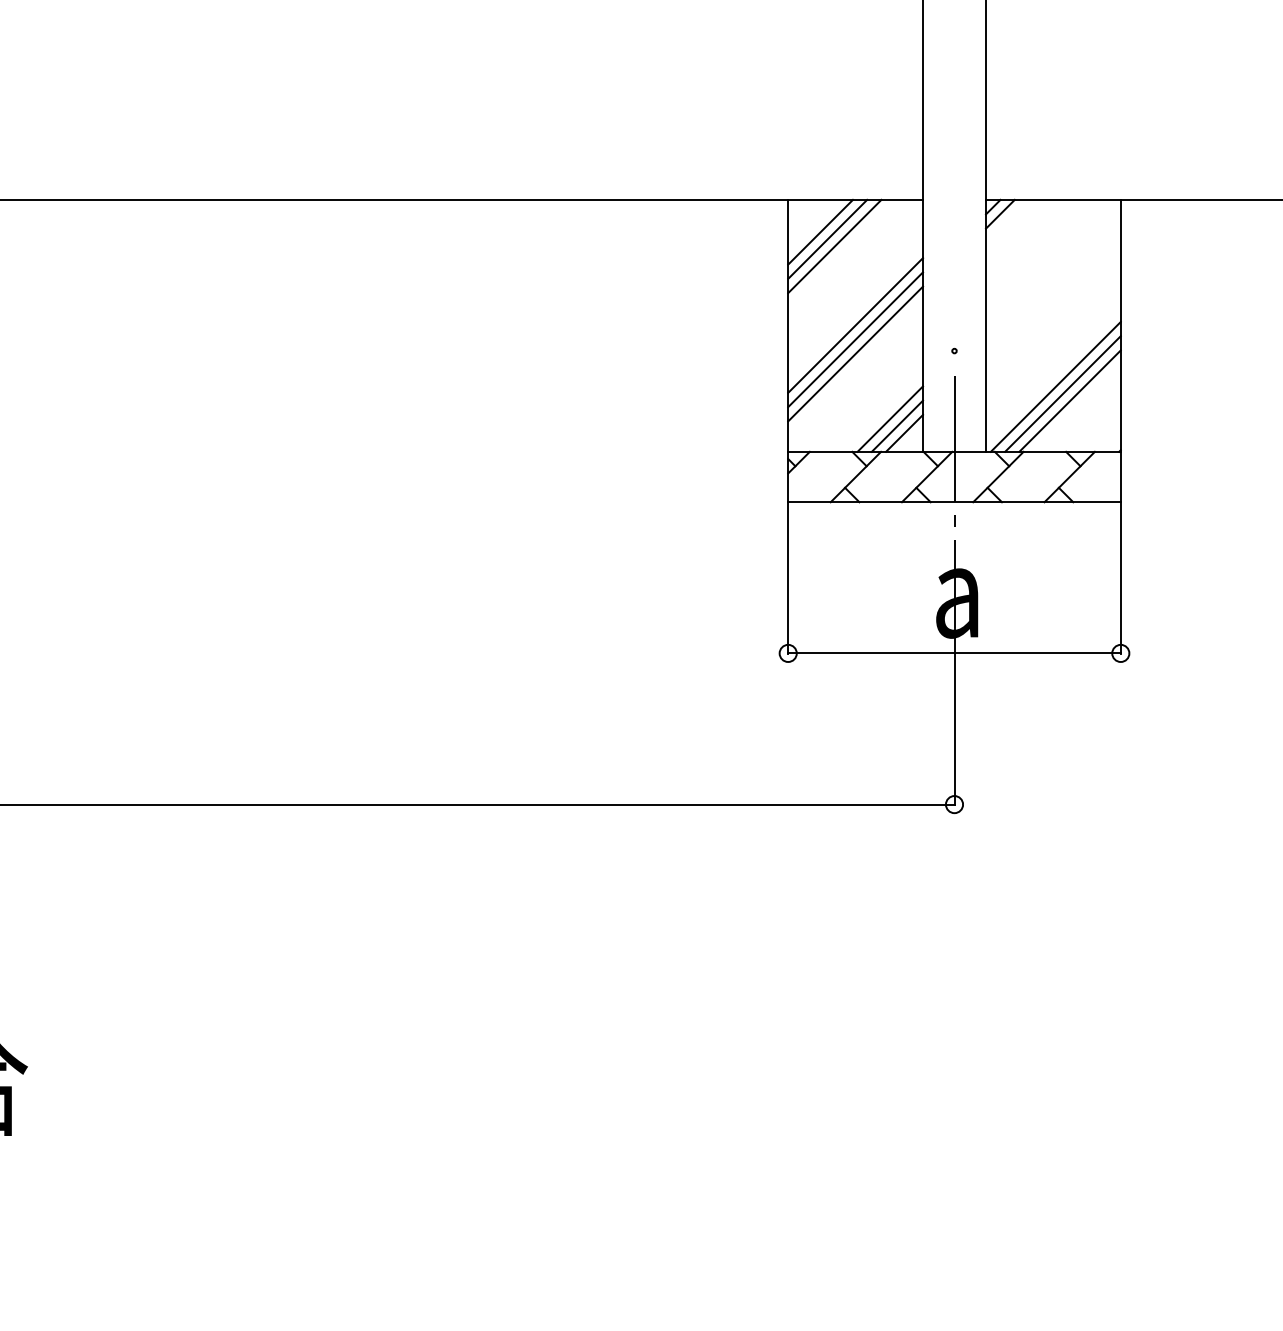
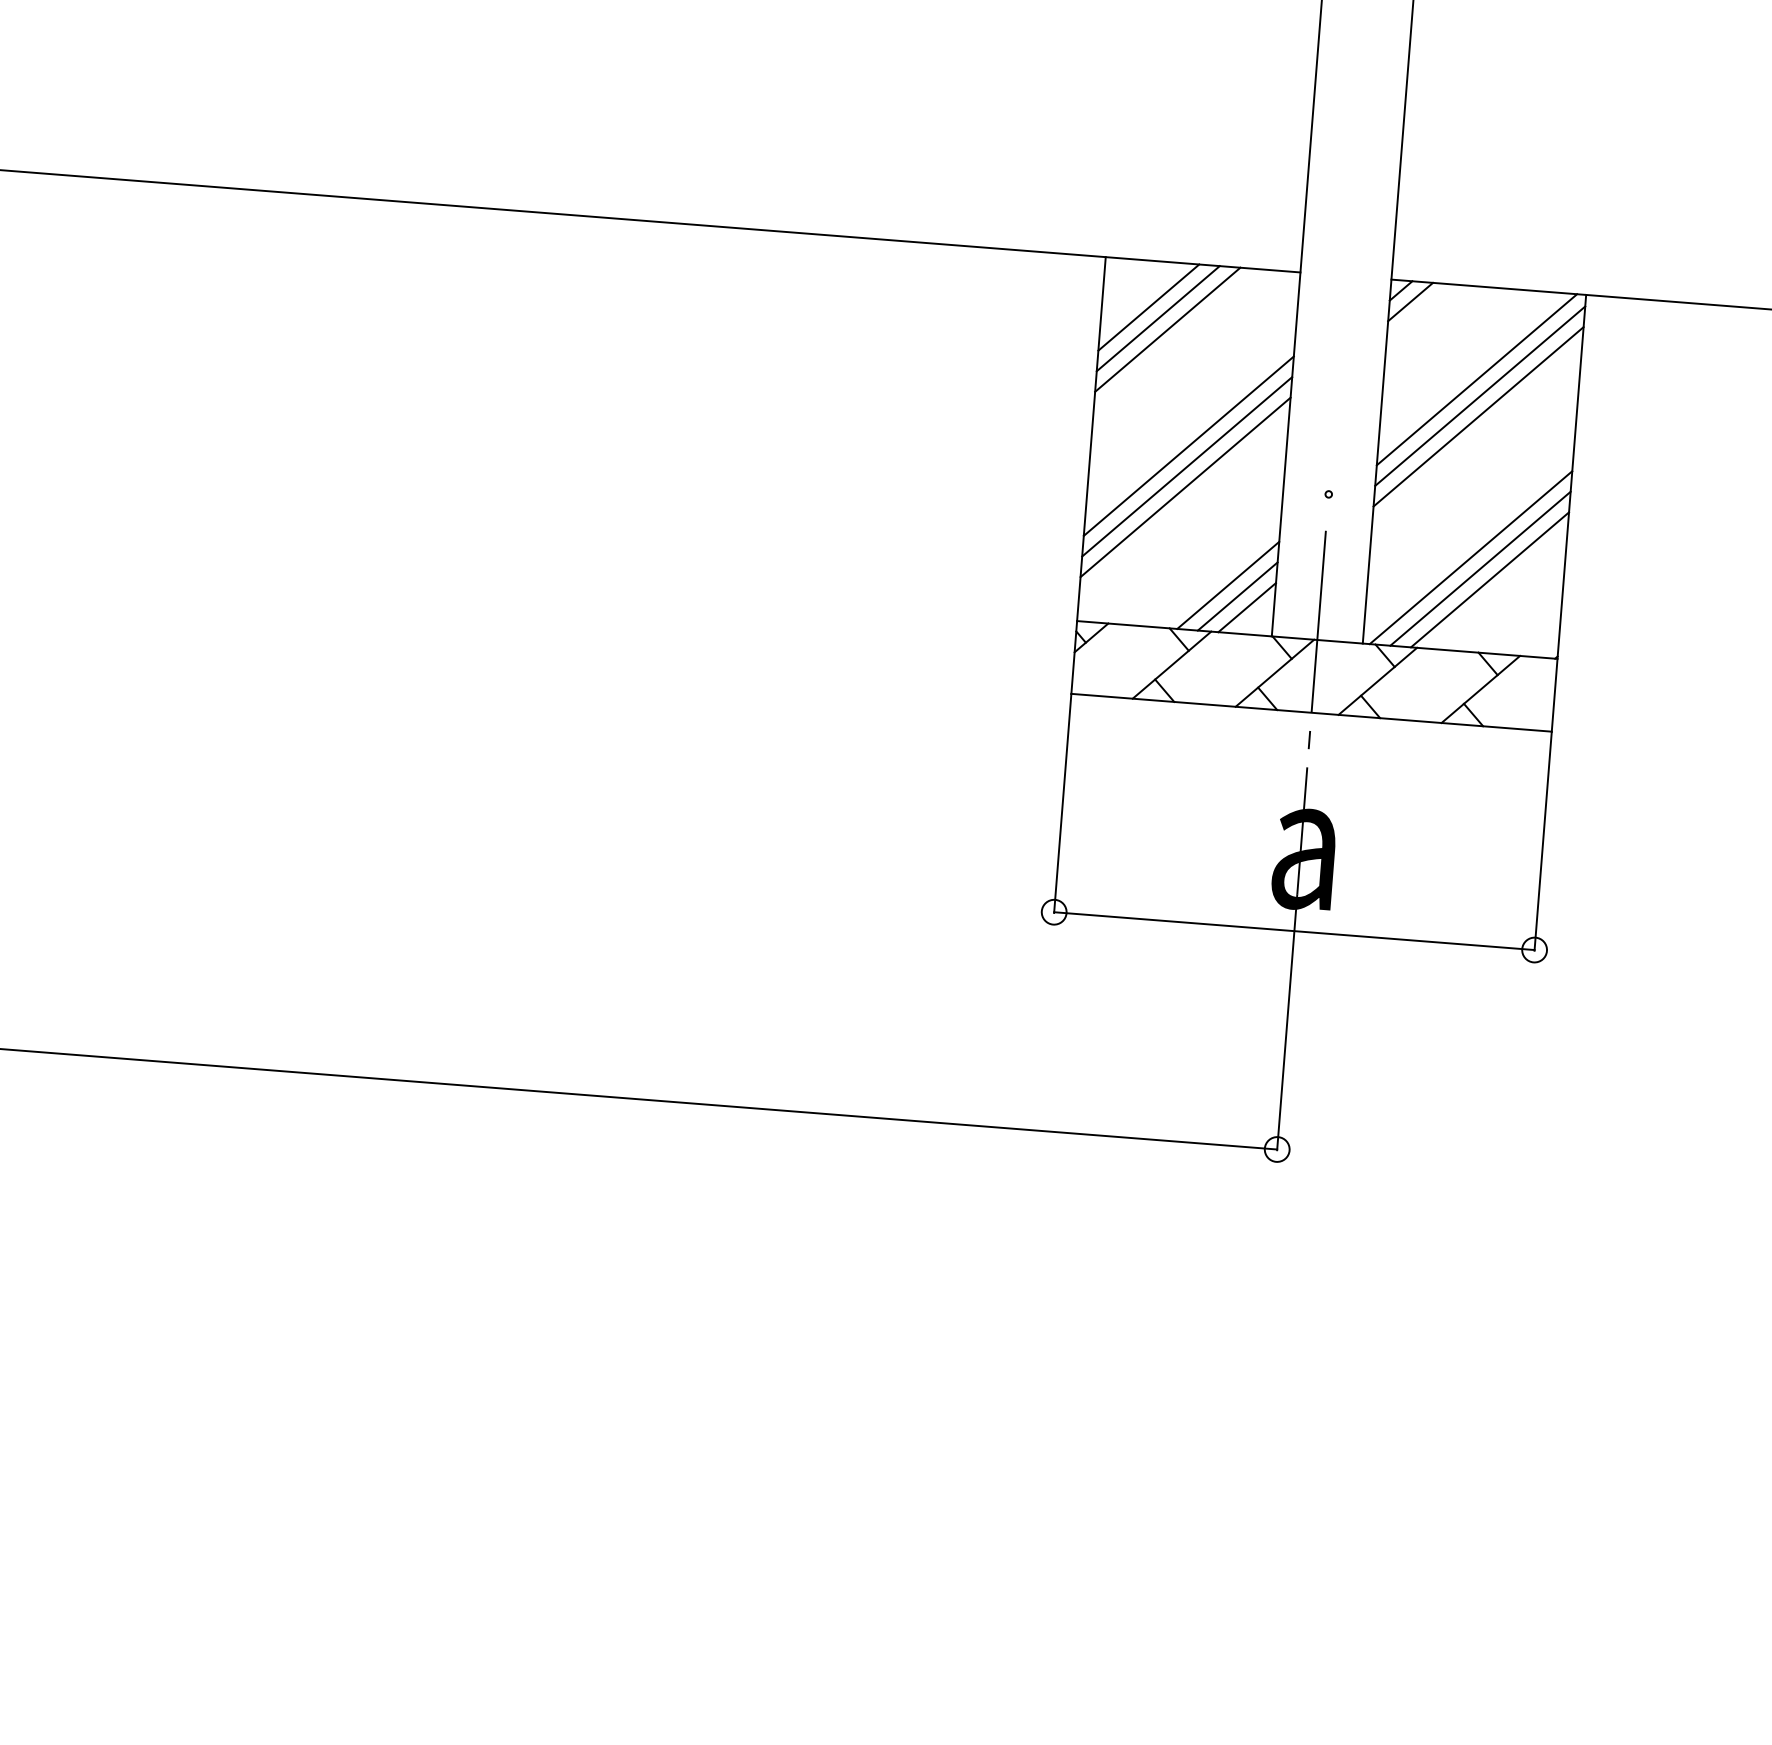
line: (1050, 263) -> (1477, 378), added
line: (1053, 274) -> (1480, 395), added
line: (1053, 289) -> (1478, 416), added

